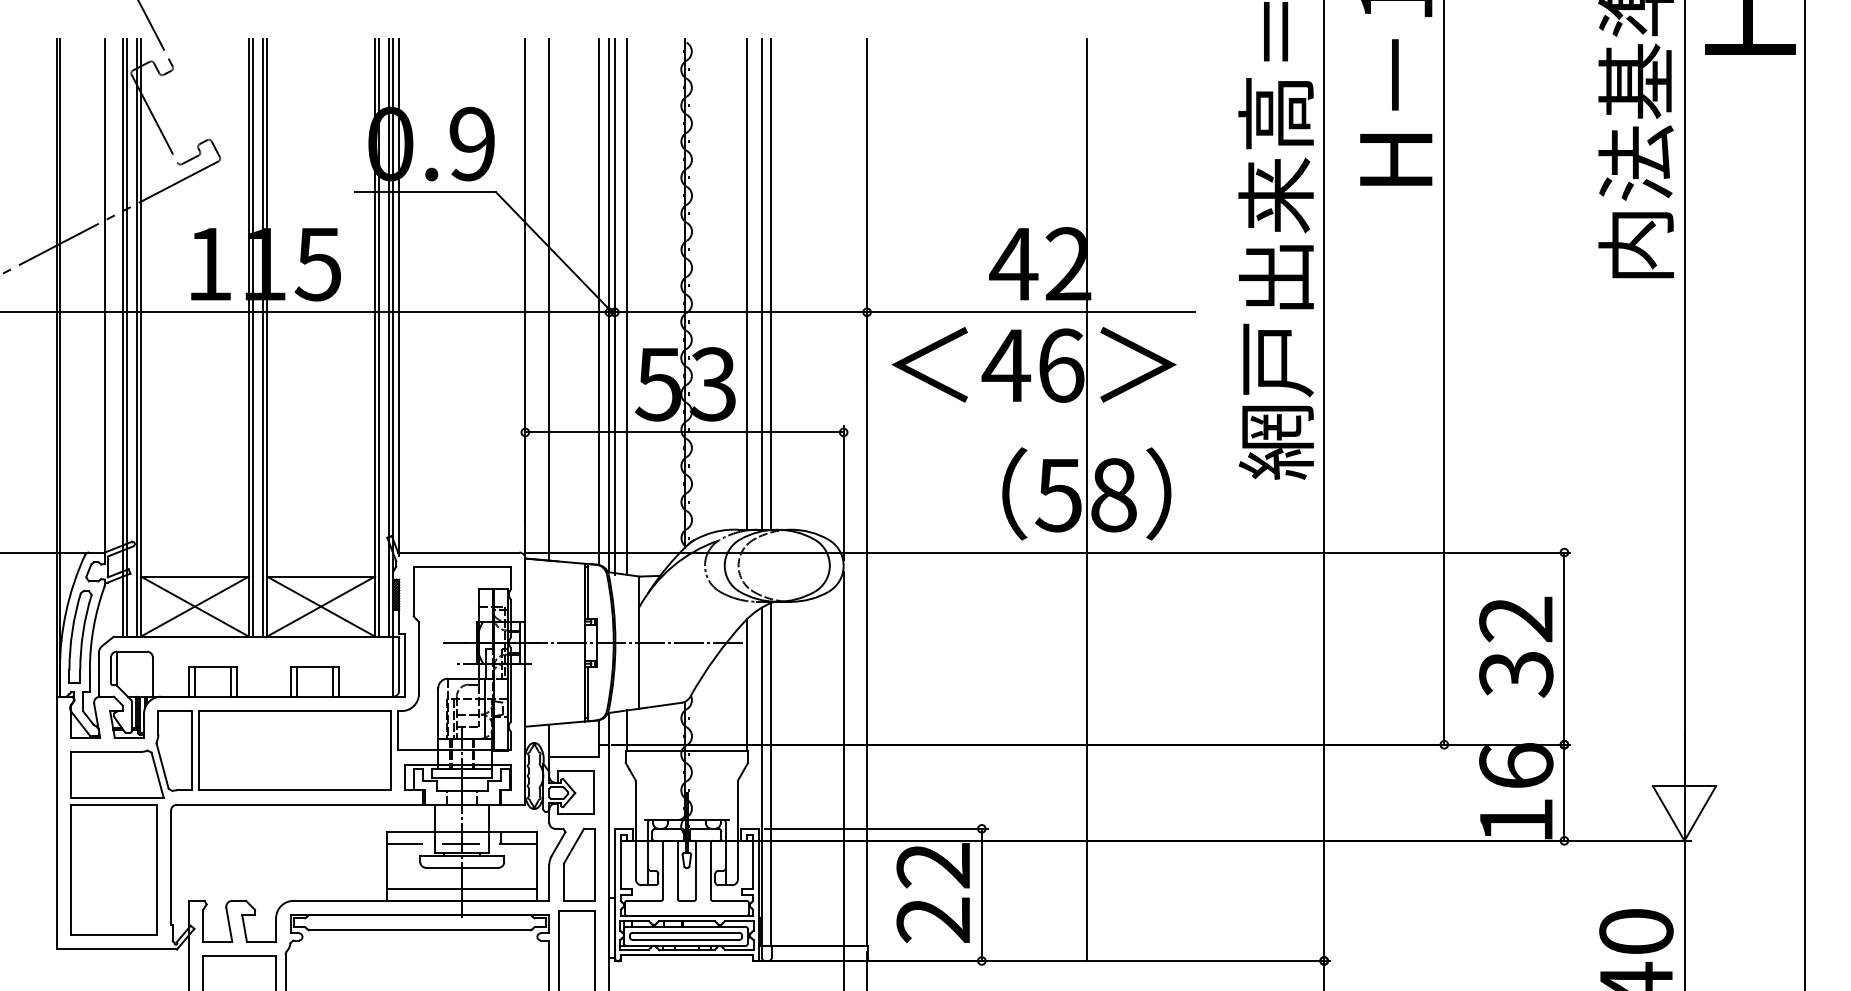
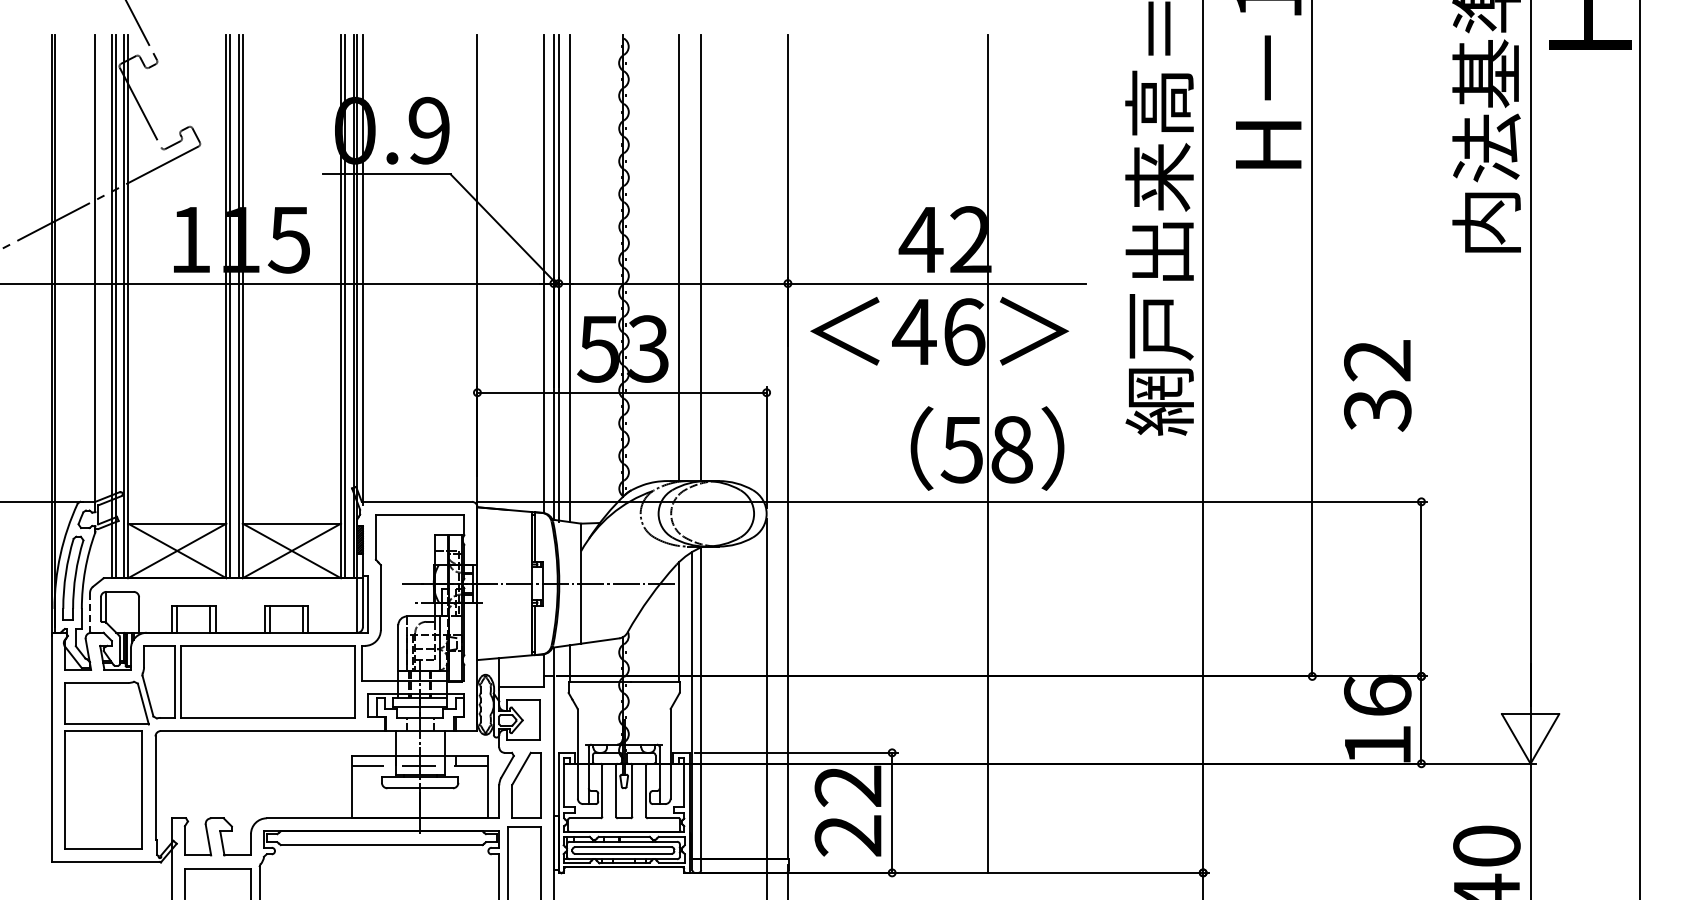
line: (762, 284) -> (692, 258), removed
line: (549, 300) -> (499, 272), removed
text: (1516, 646) -> (1377, 385), moved
line: (99, 674) -> (90, 612), solid -> dashed
line: (461, 889) -> (419, 807), removed

